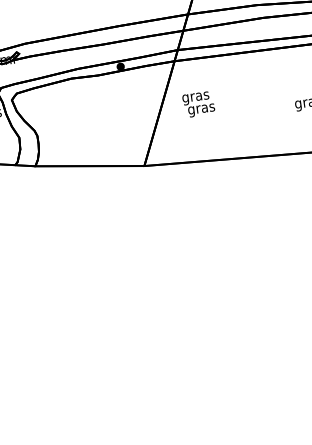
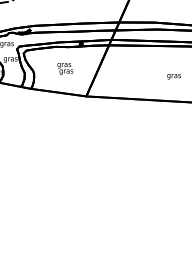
text: (198, 103) -> (65, 68), moved

